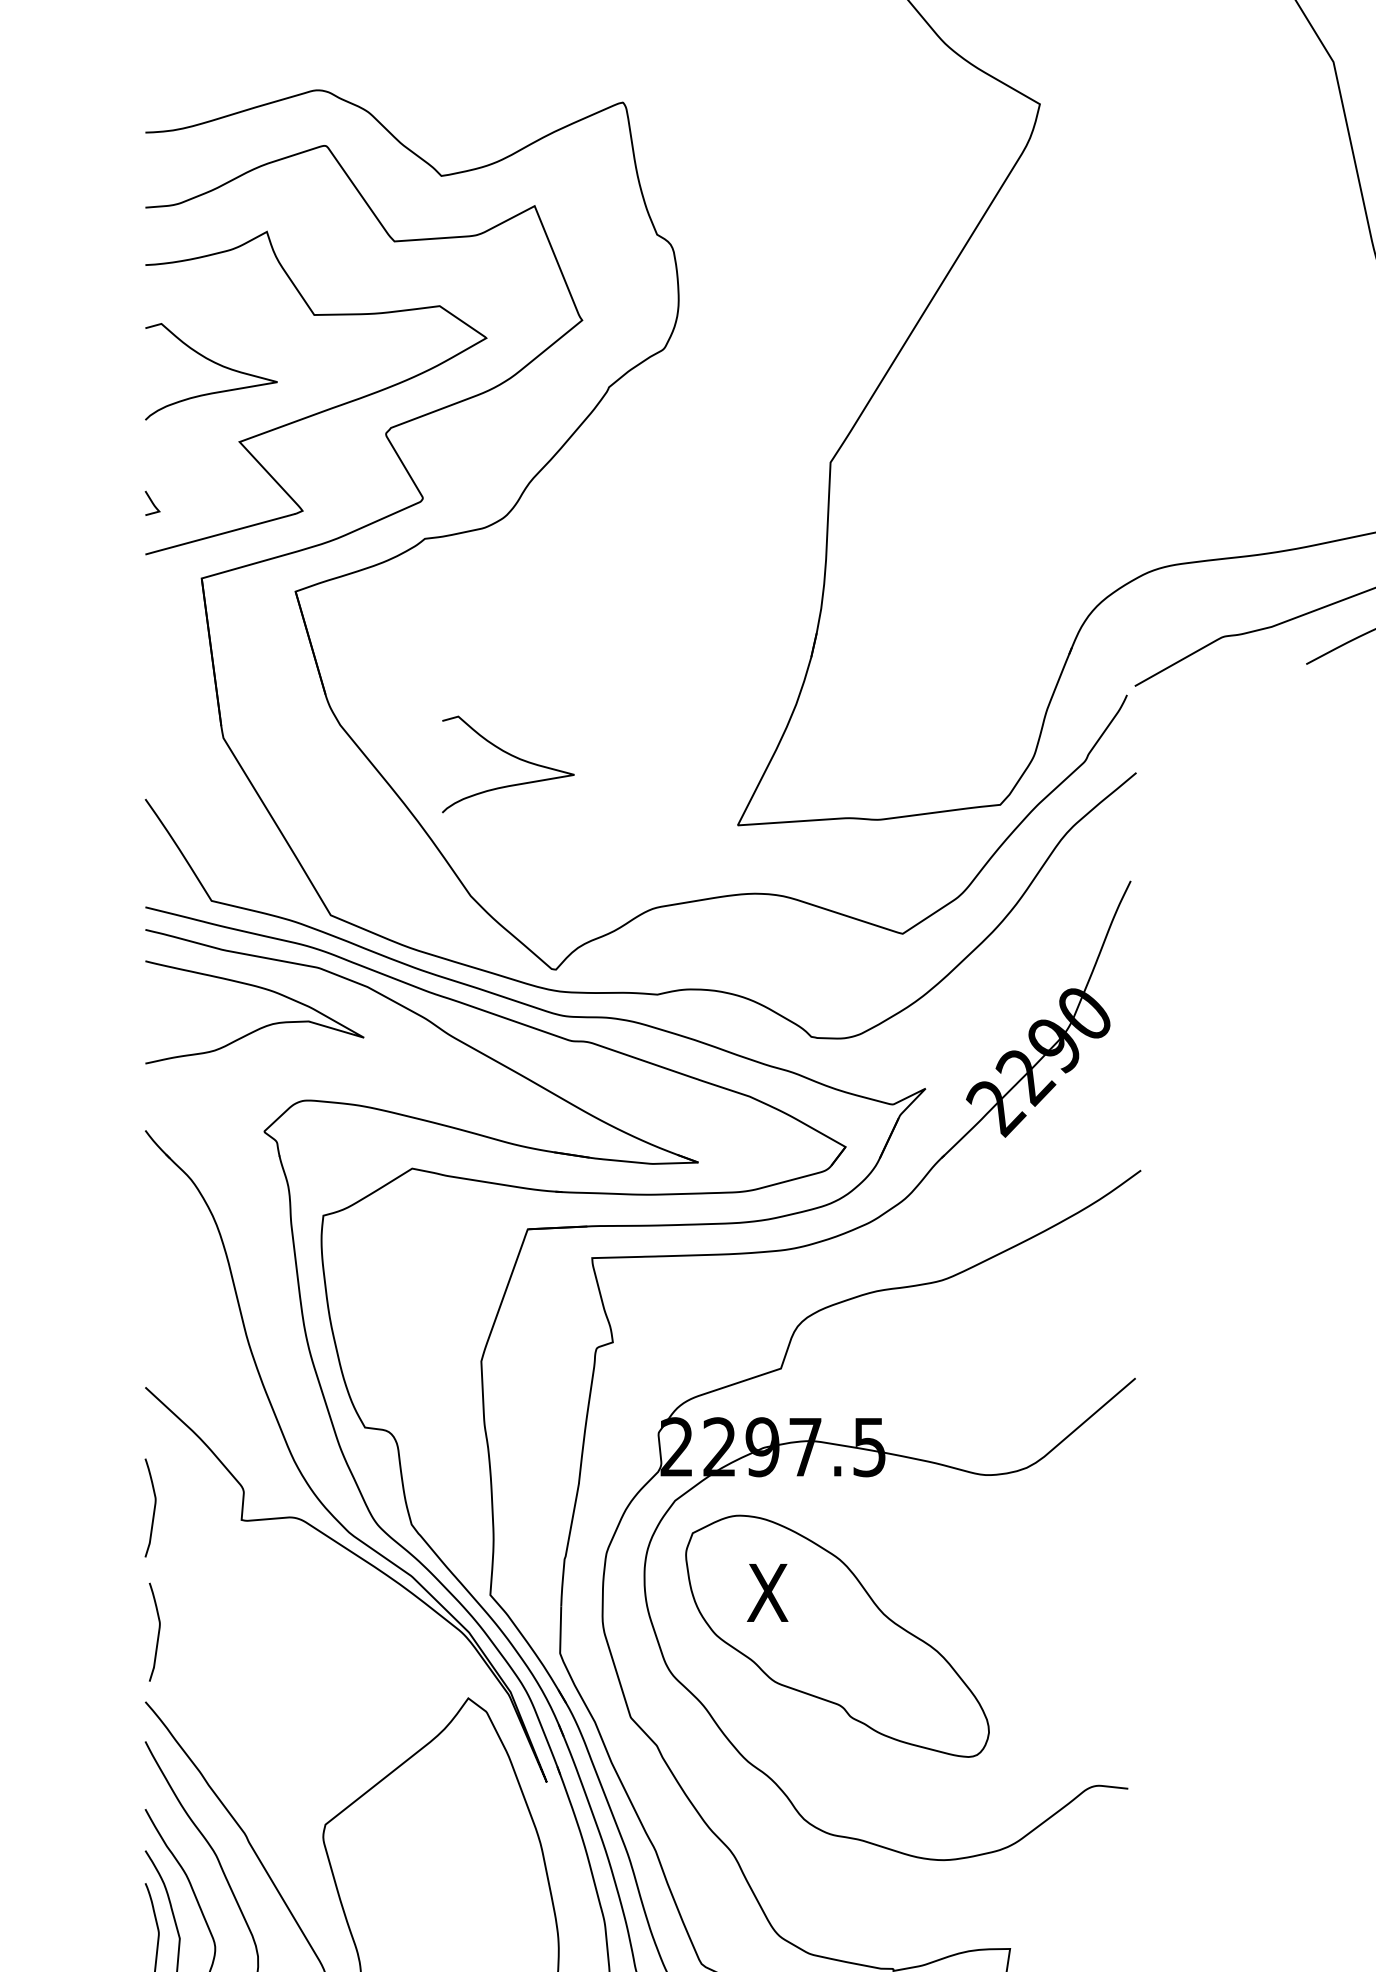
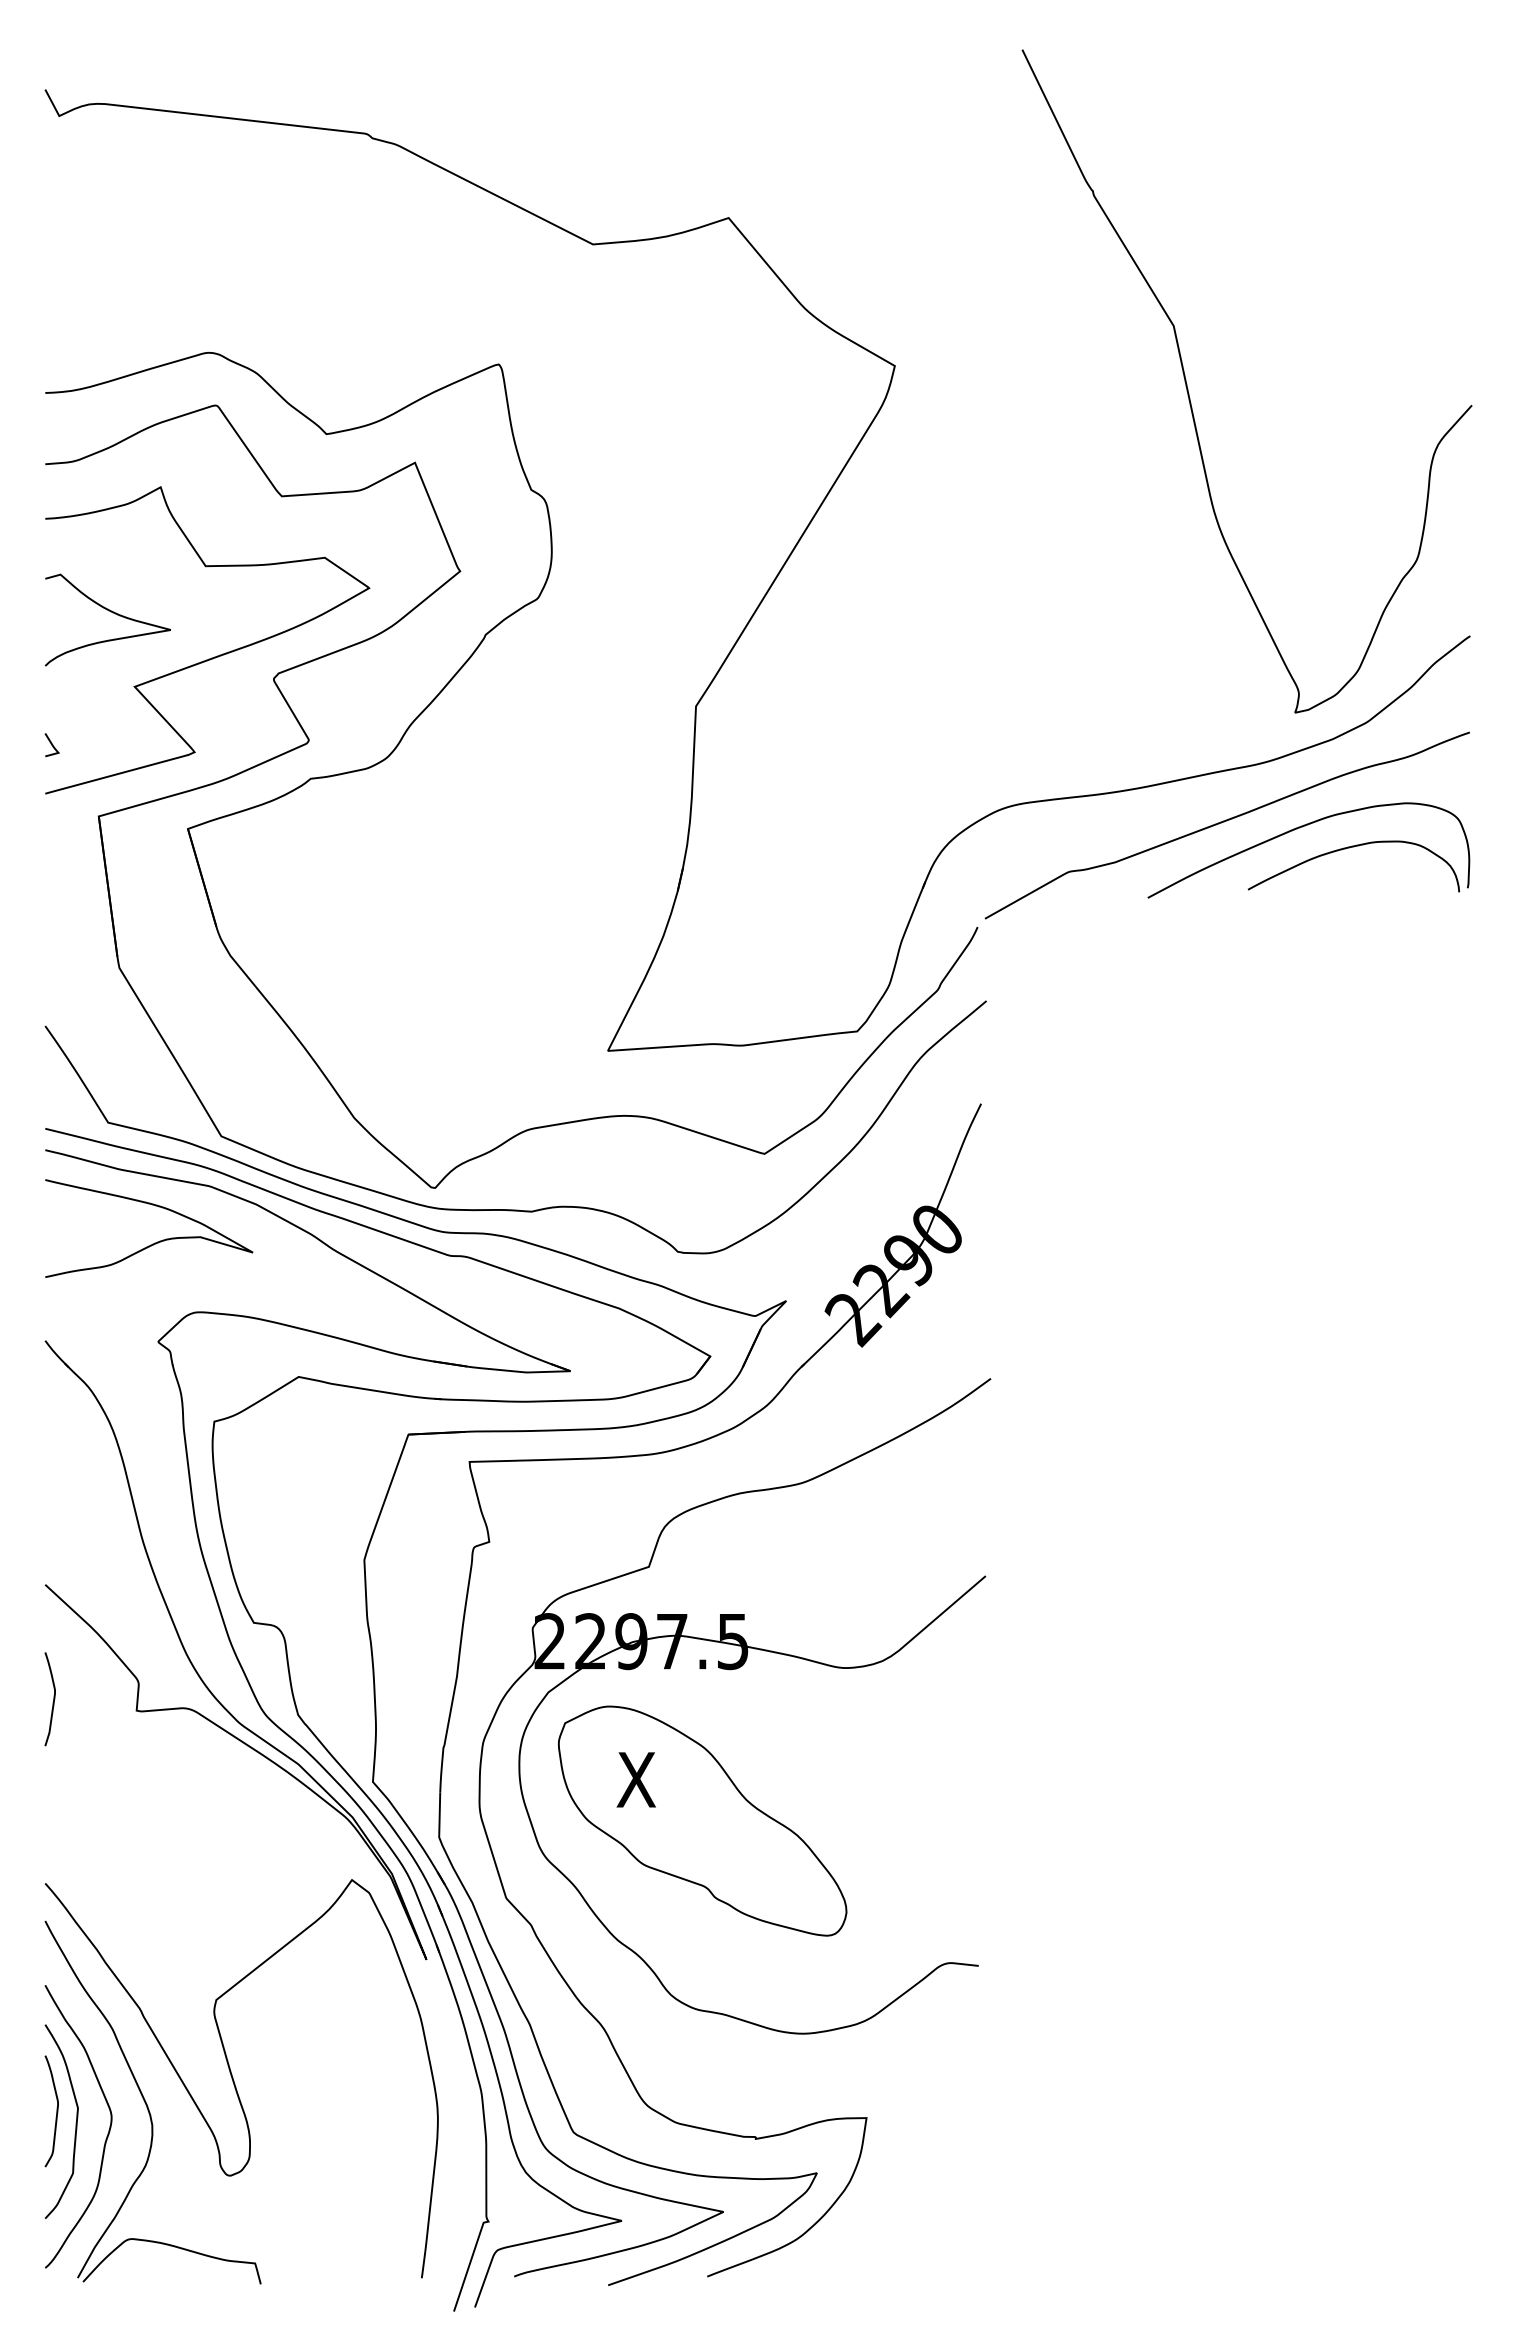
curve: (510, 756) -> (392, 985), removed
curve: (158, 1632) -> (57, 1817), removed

